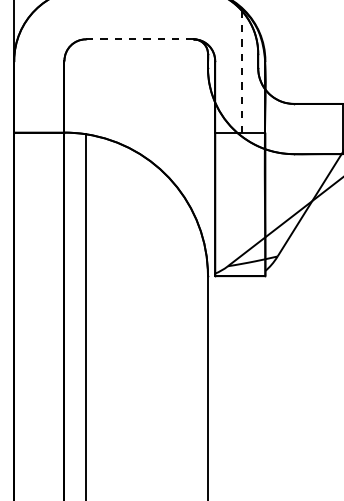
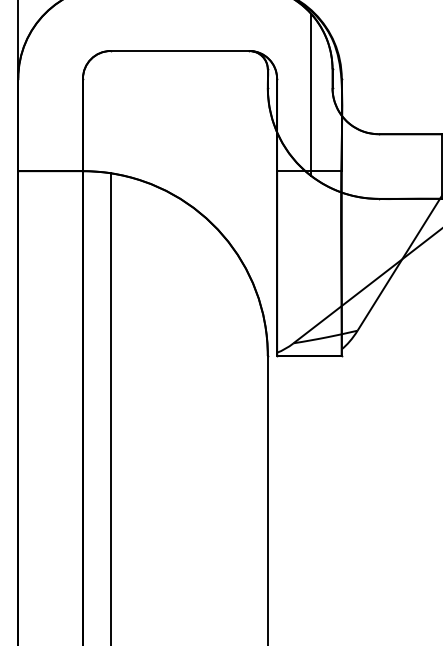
line: (139, 39) -> (179, 51), dashed -> solid
line: (241, 73) -> (311, 95), dashed -> solid

